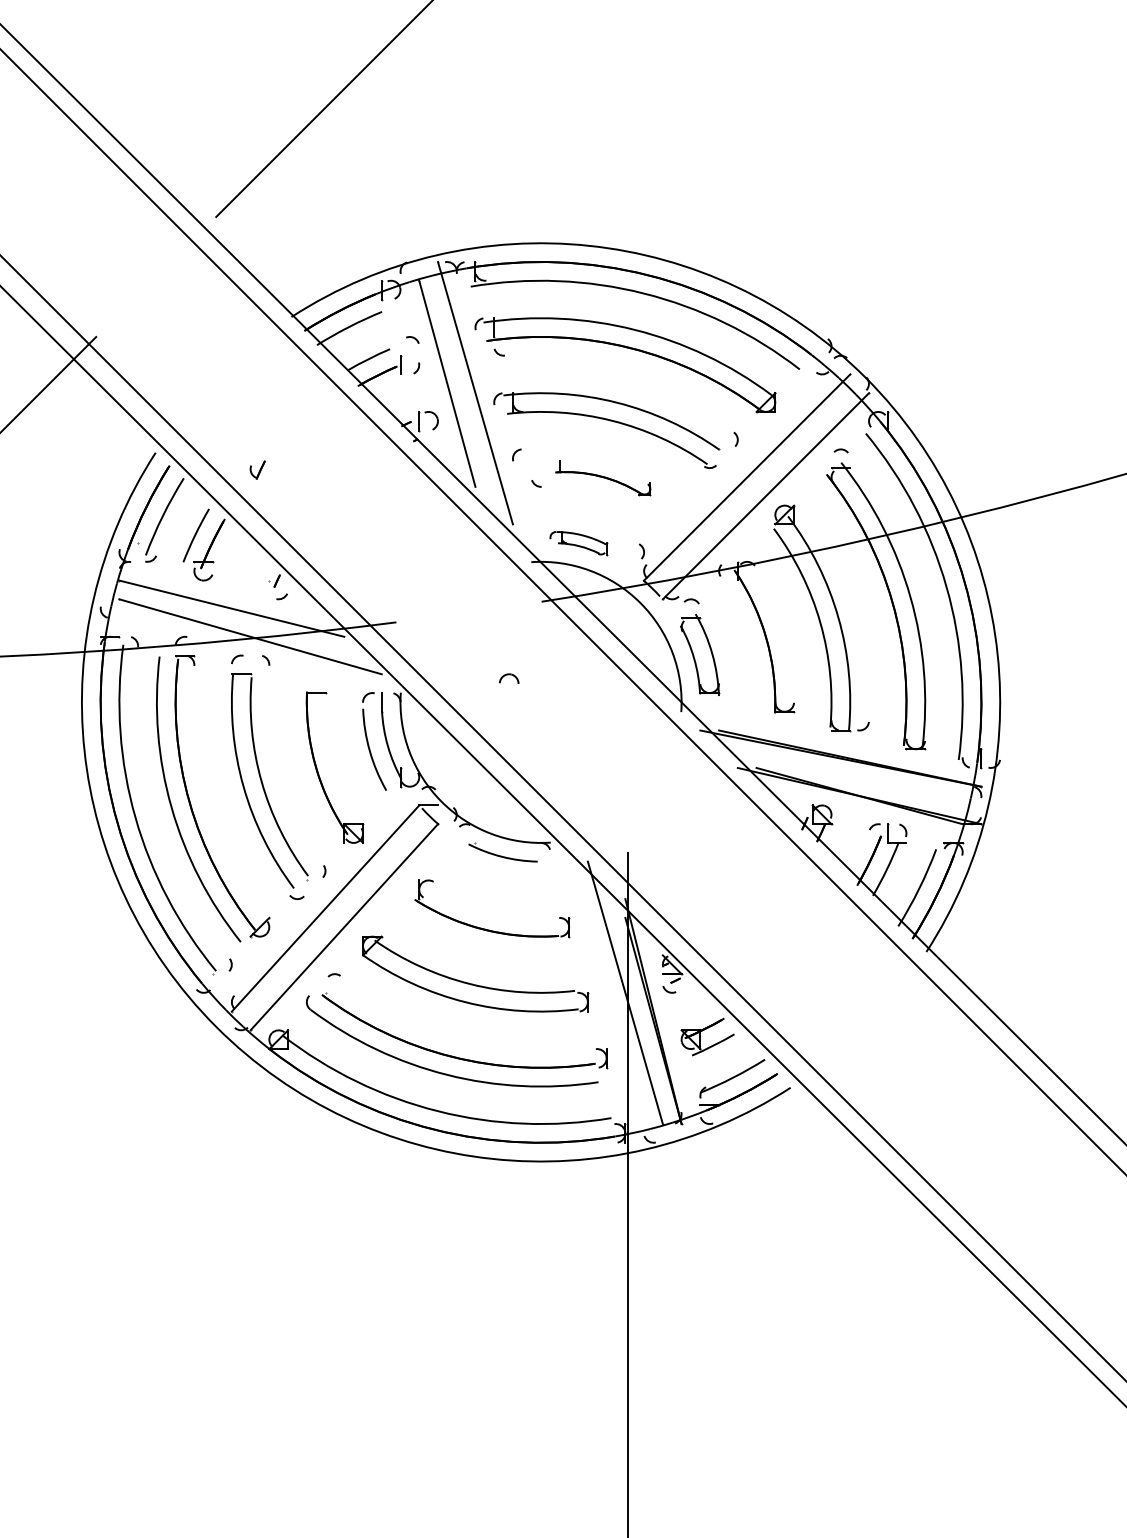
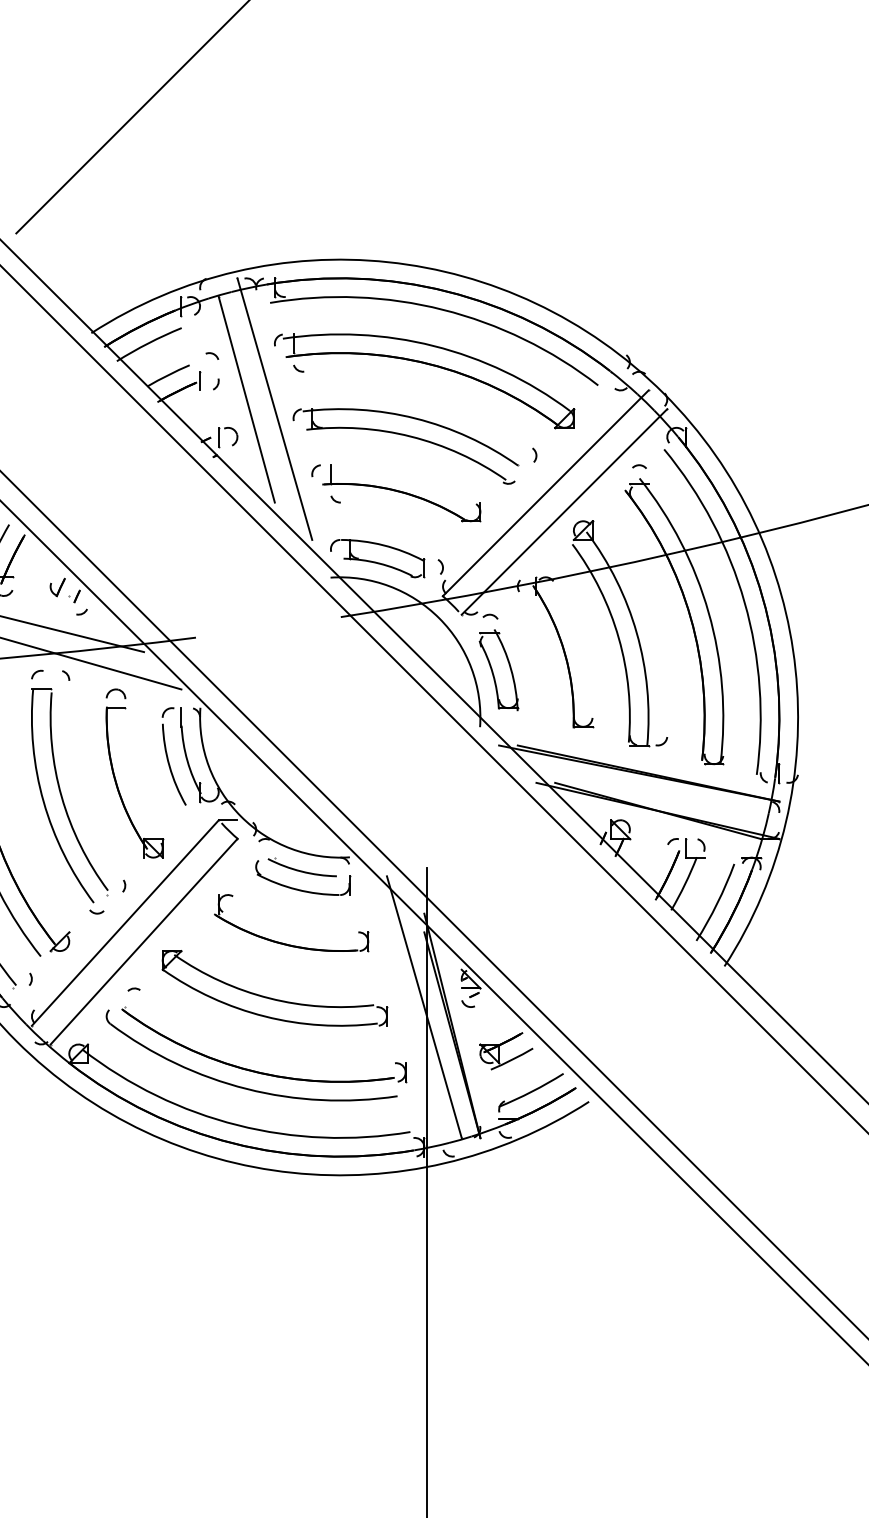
part: (257, 469) -> (57, 586), moved
part: (603, 477) -> (402, 493), size x1.67
part: (578, 543) -> (377, 559), size x1.67
part: (509, 678) -> (116, 693), moved
part: (500, 874) -> (299, 889), added

